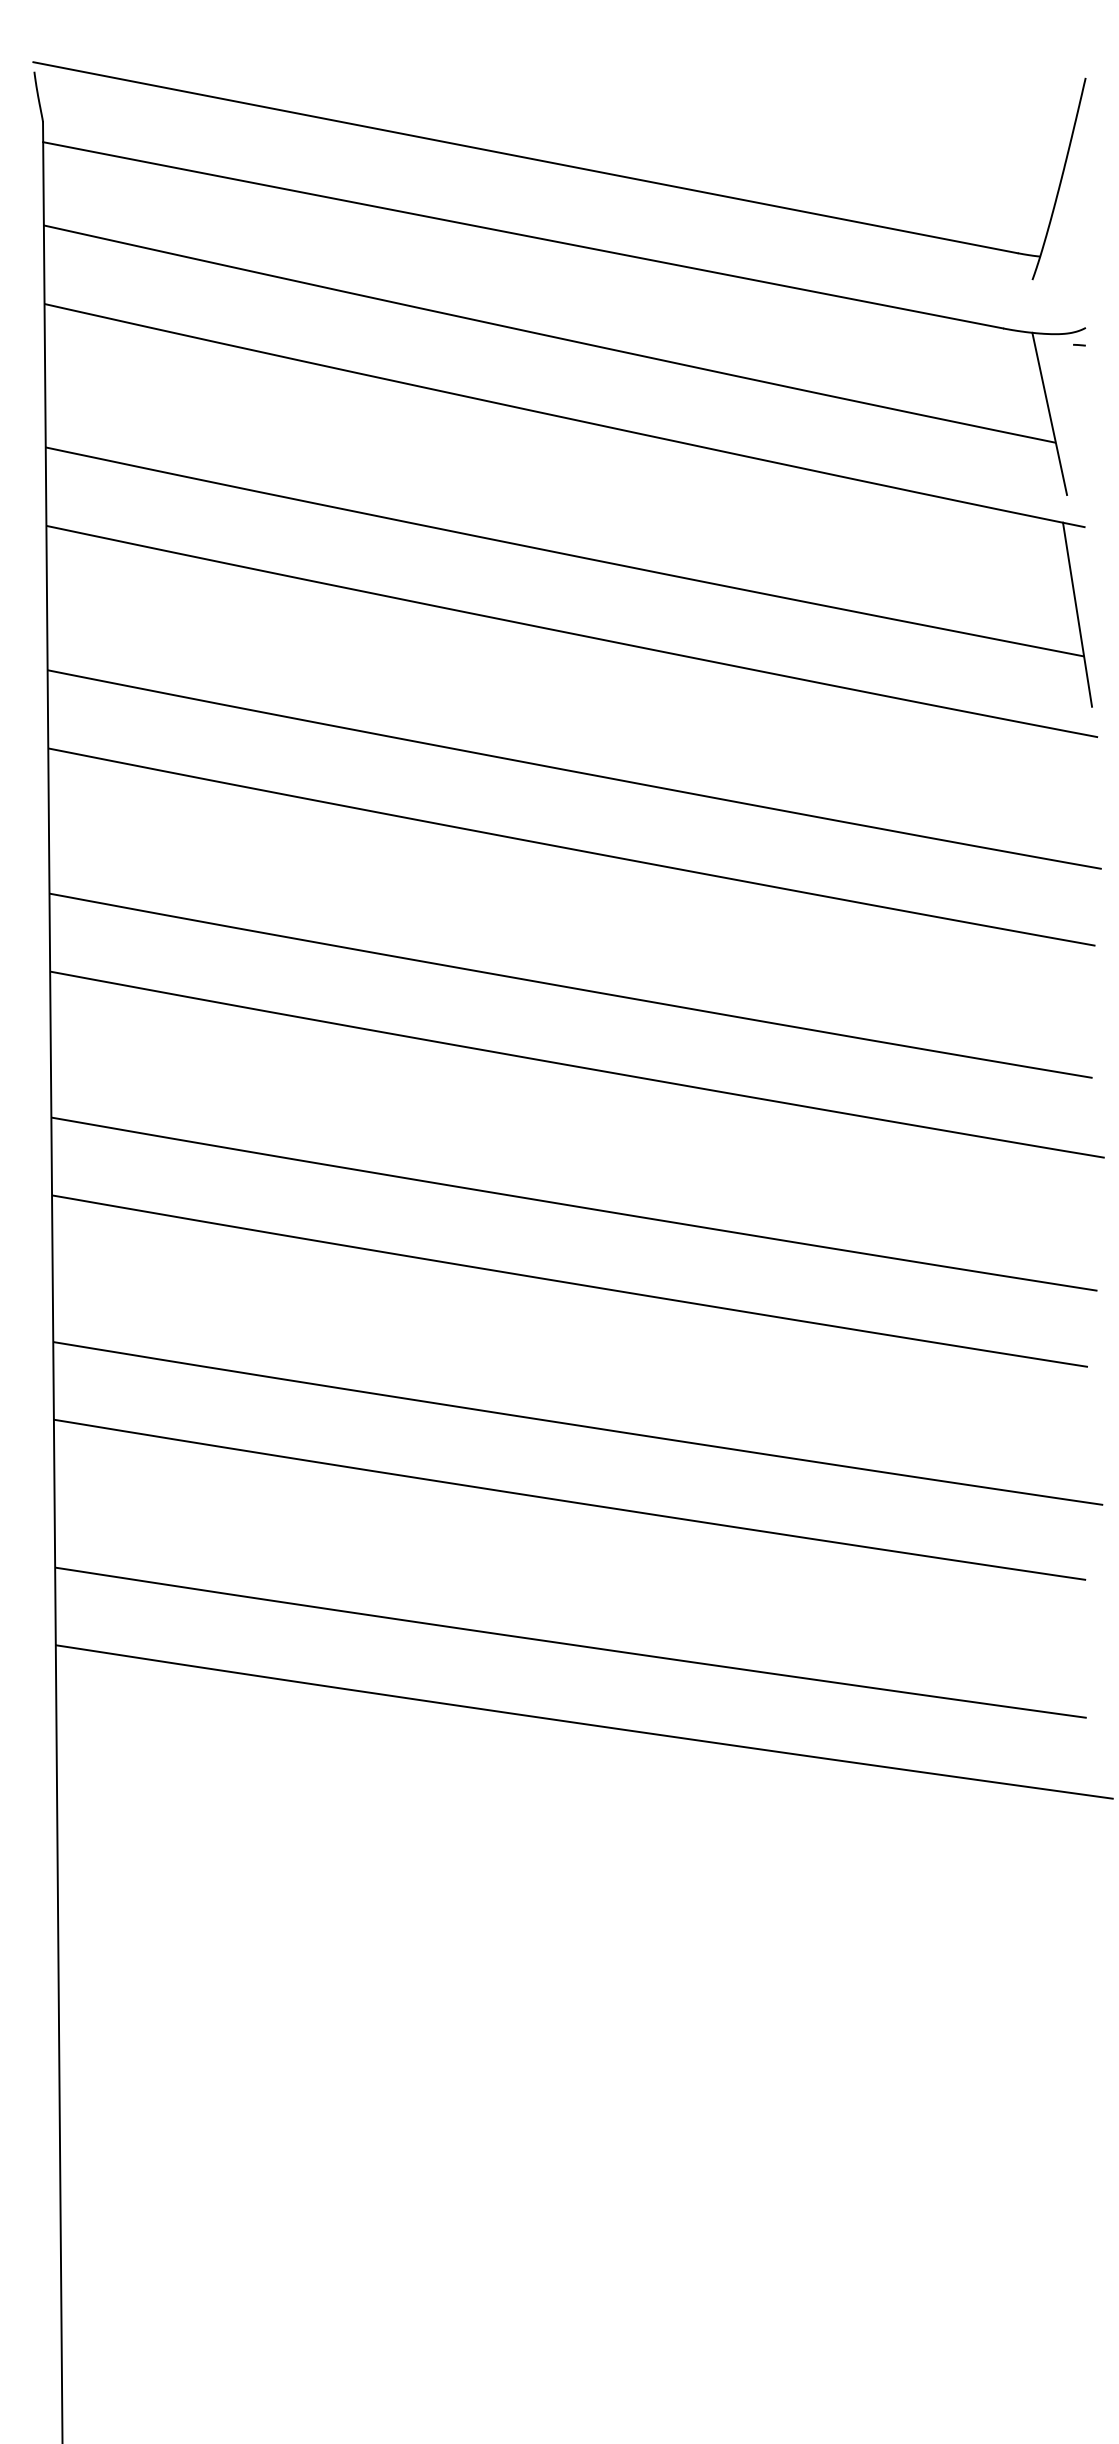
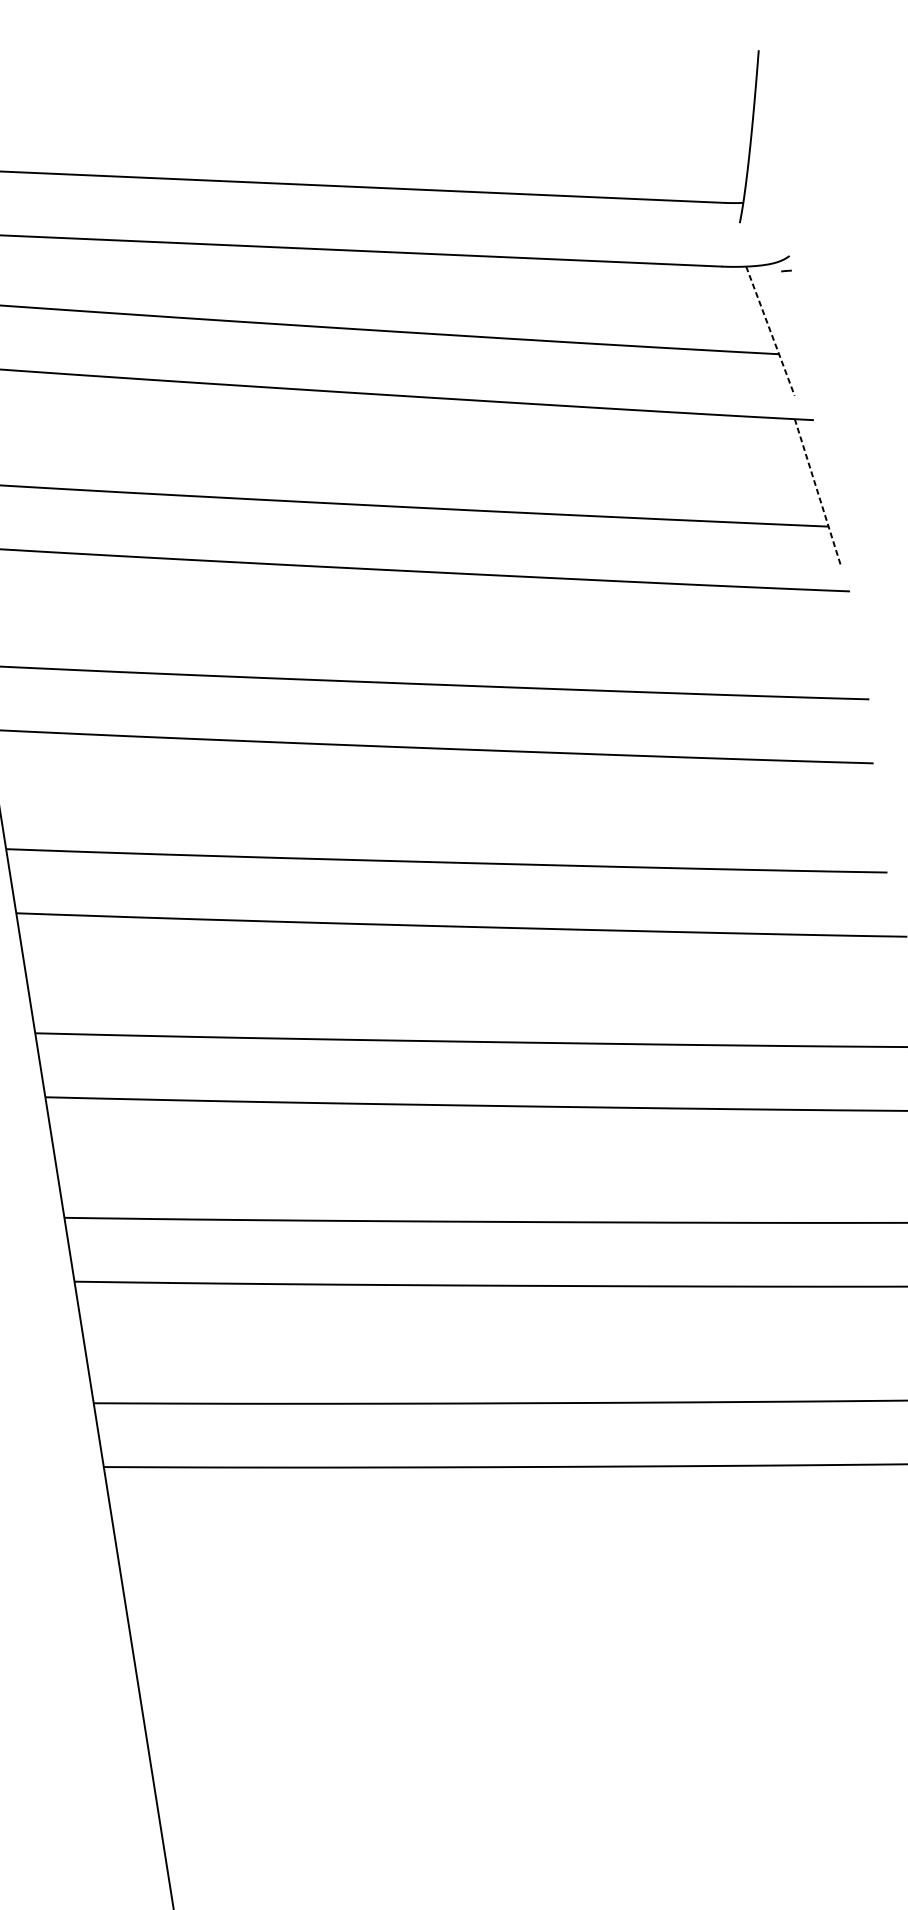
line: (1049, 413) -> (770, 330), solid -> dashed
line: (1077, 615) -> (818, 493), solid -> dashed

